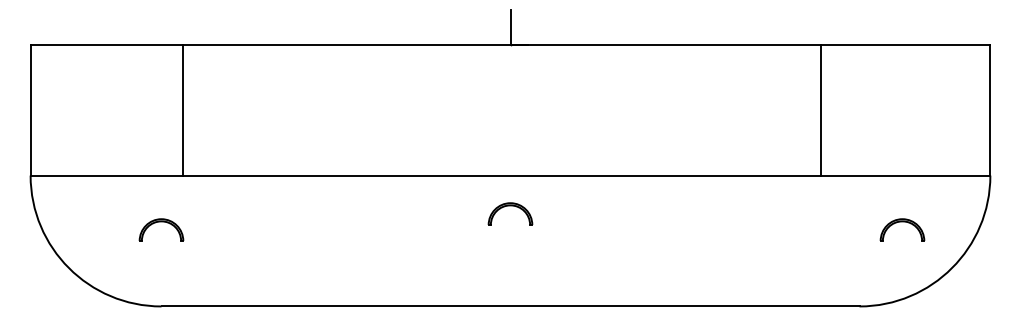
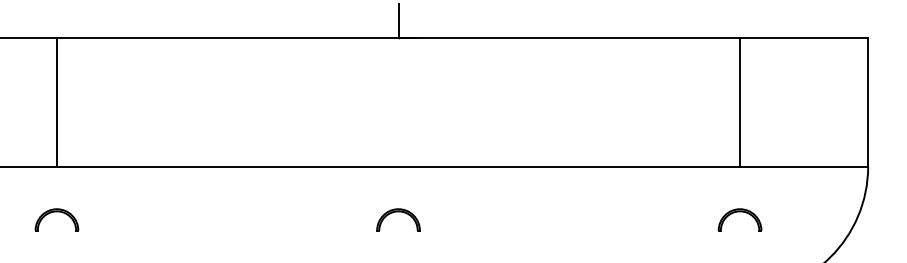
line: (182, 109) -> (56, 101), moved
line: (820, 109) -> (740, 101), moved
part: (510, 206) -> (398, 212), moved
part: (902, 222) -> (740, 212), moved

